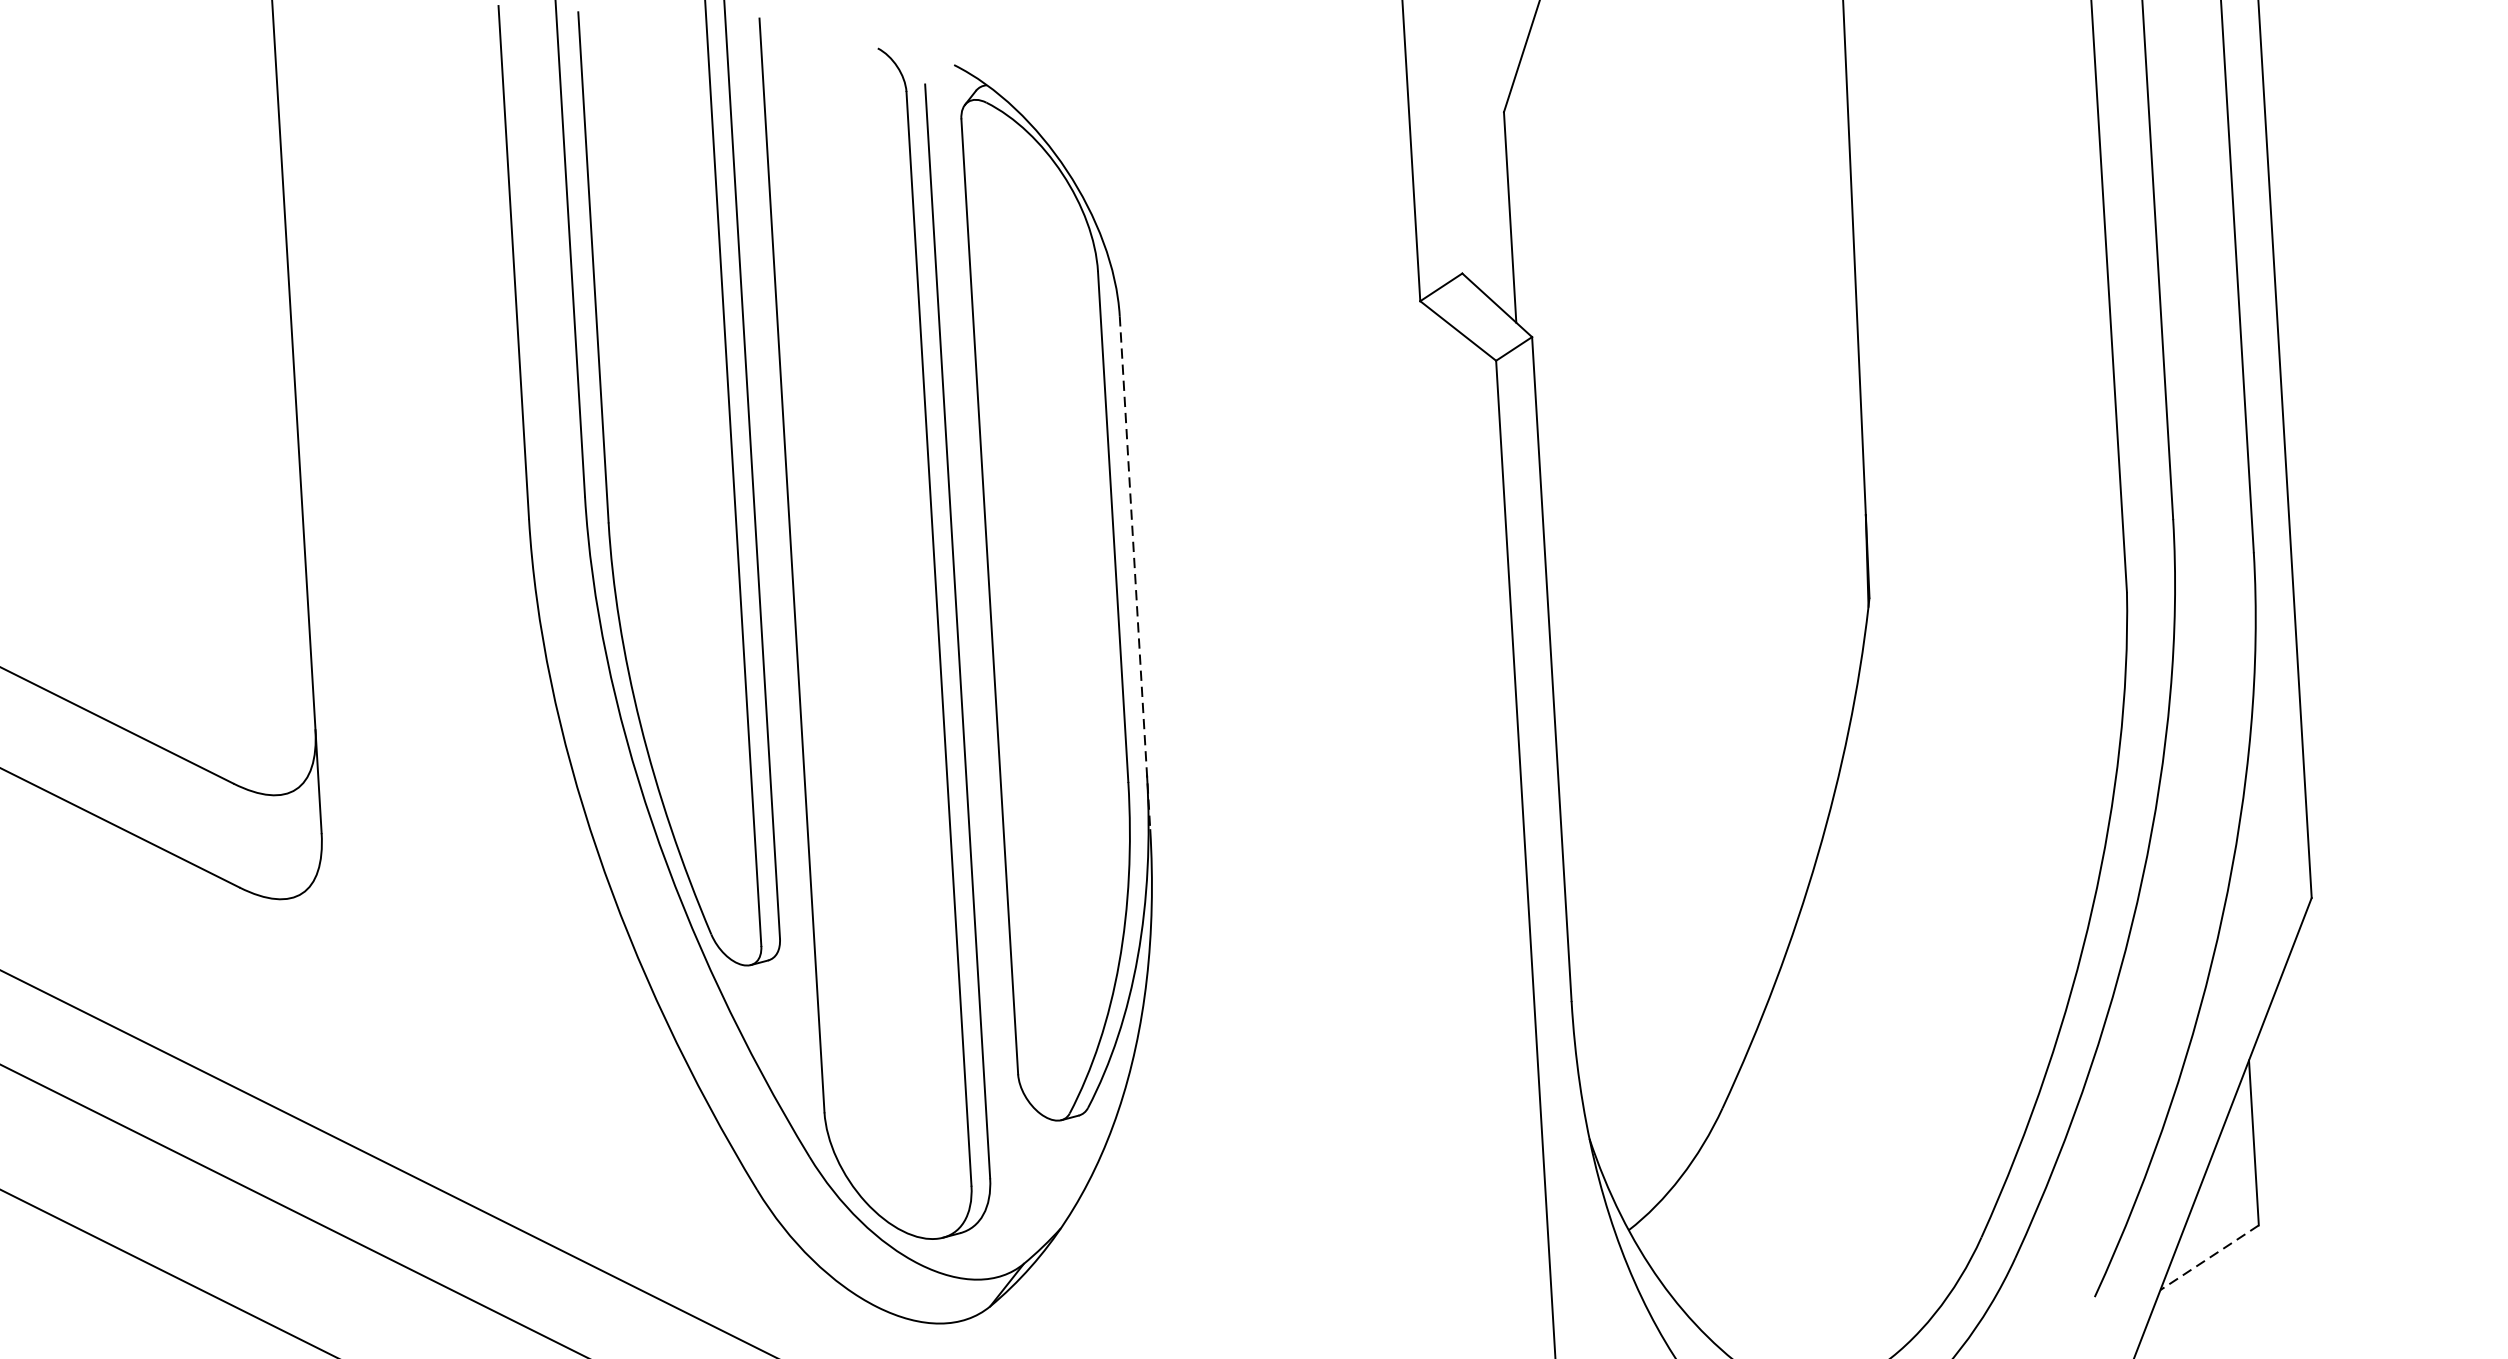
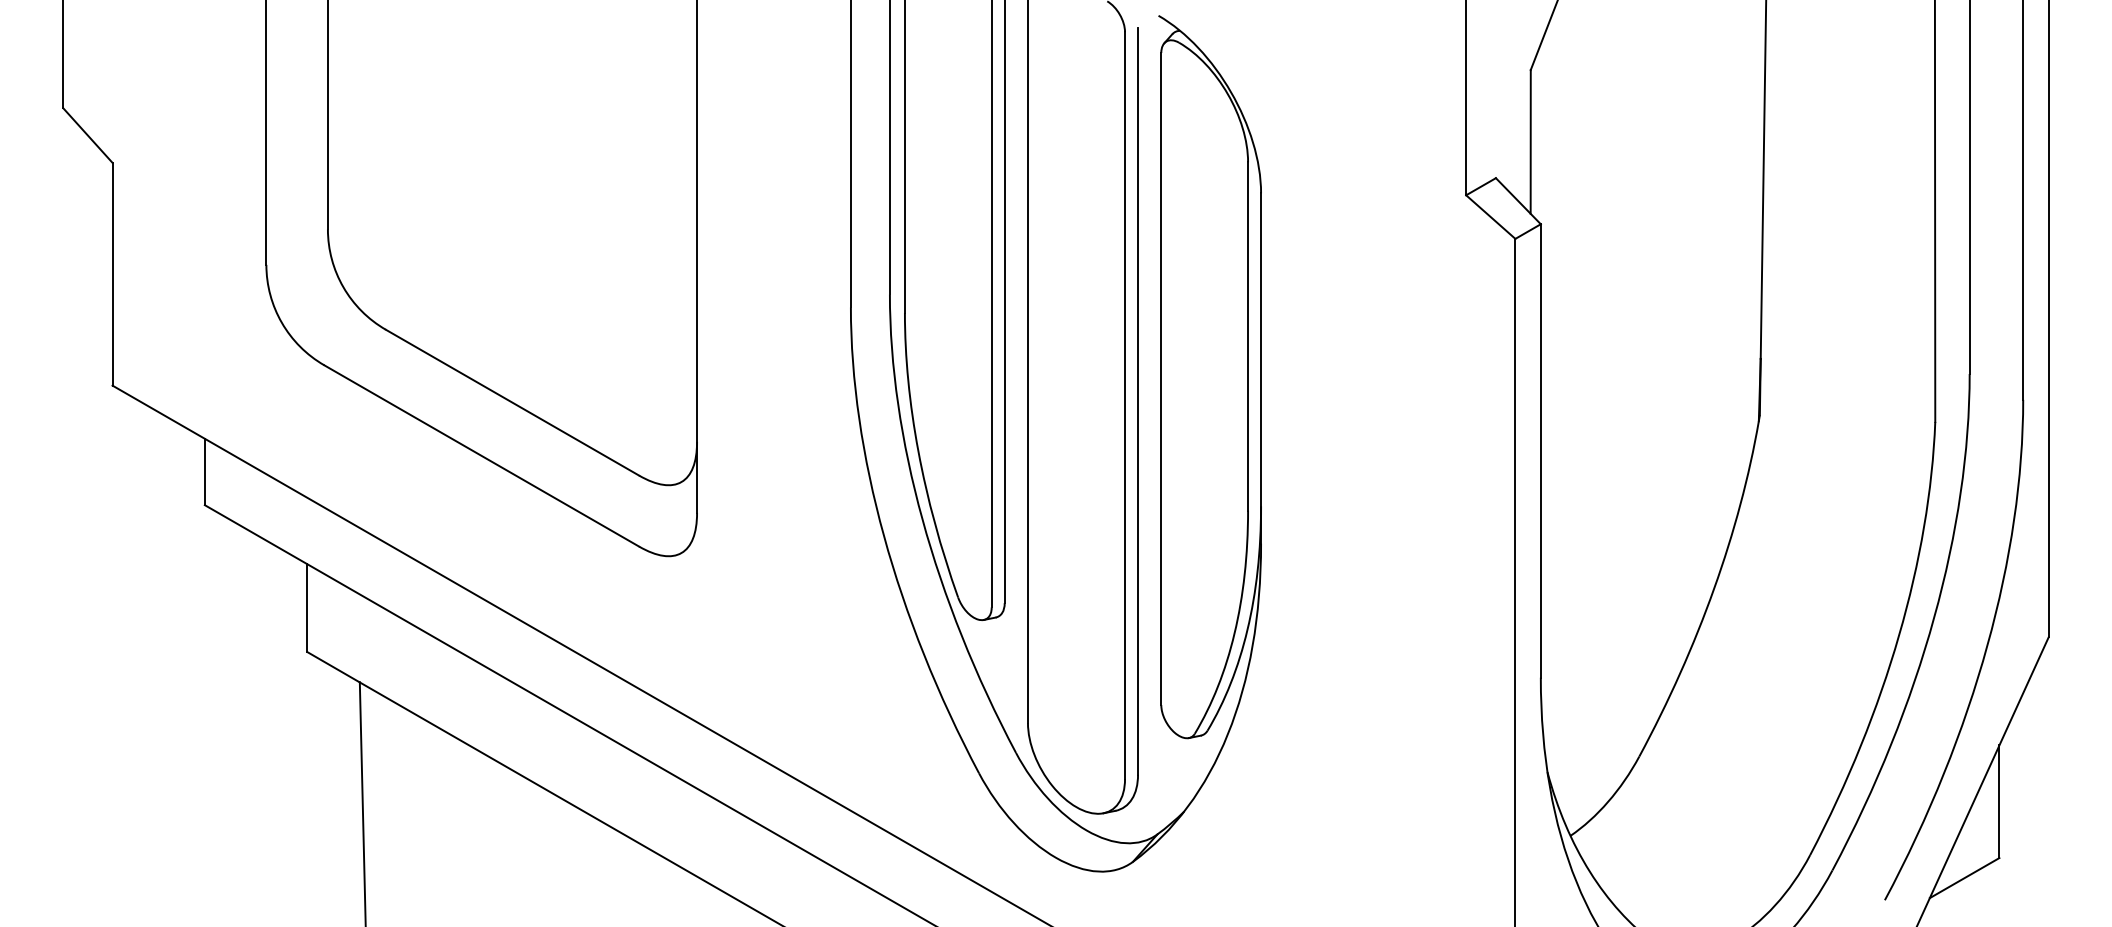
line: (1135, 574) -> (1261, 369), dashed -> solid
line: (2209, 1258) -> (1964, 878), dashed -> solid

